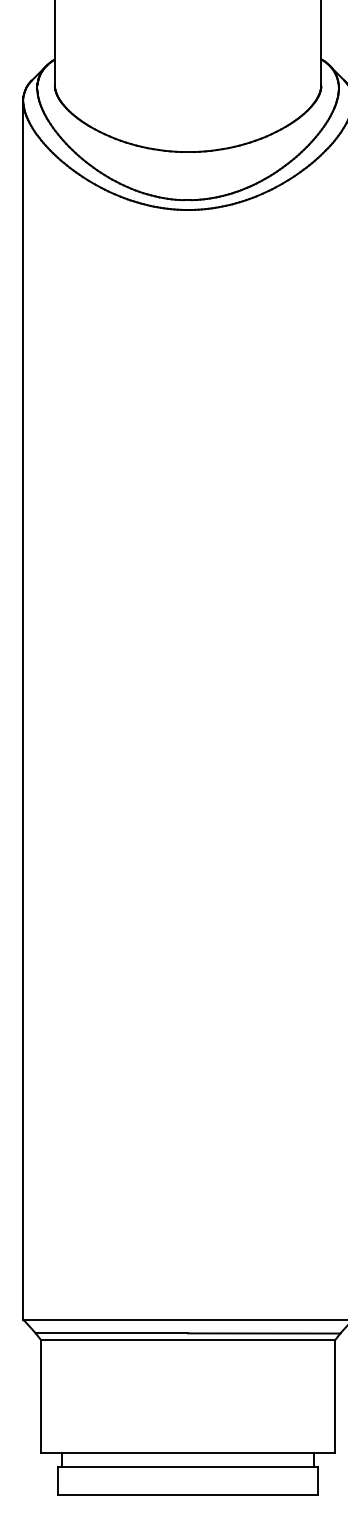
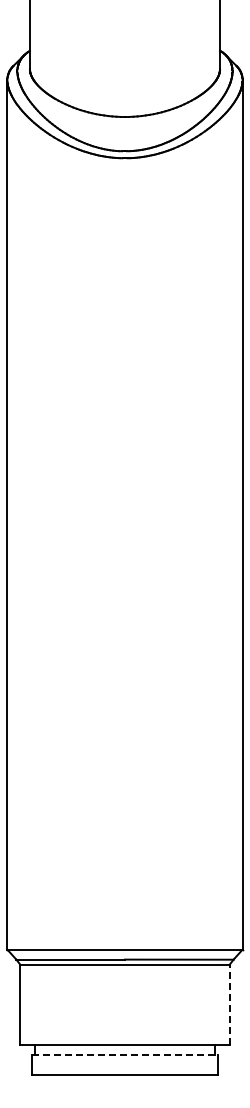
line: (334, 1396) -> (229, 1004), solid -> dashed
line: (188, 1466) -> (125, 1054), solid -> dashed

